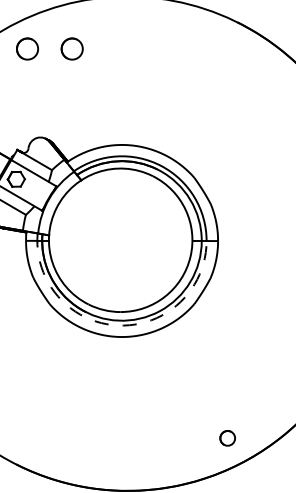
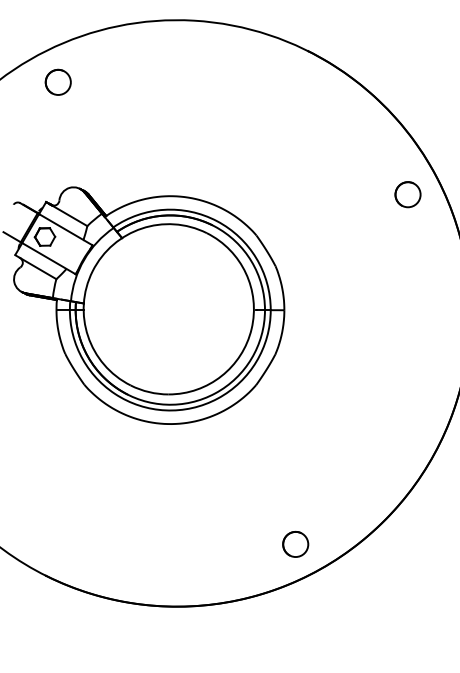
circle: (71, 48) -> (110, 81), removed
arc: (117, 325) -> (165, 410), dashed -> solid
circle: (227, 437) -> (295, 543), size x1.43

